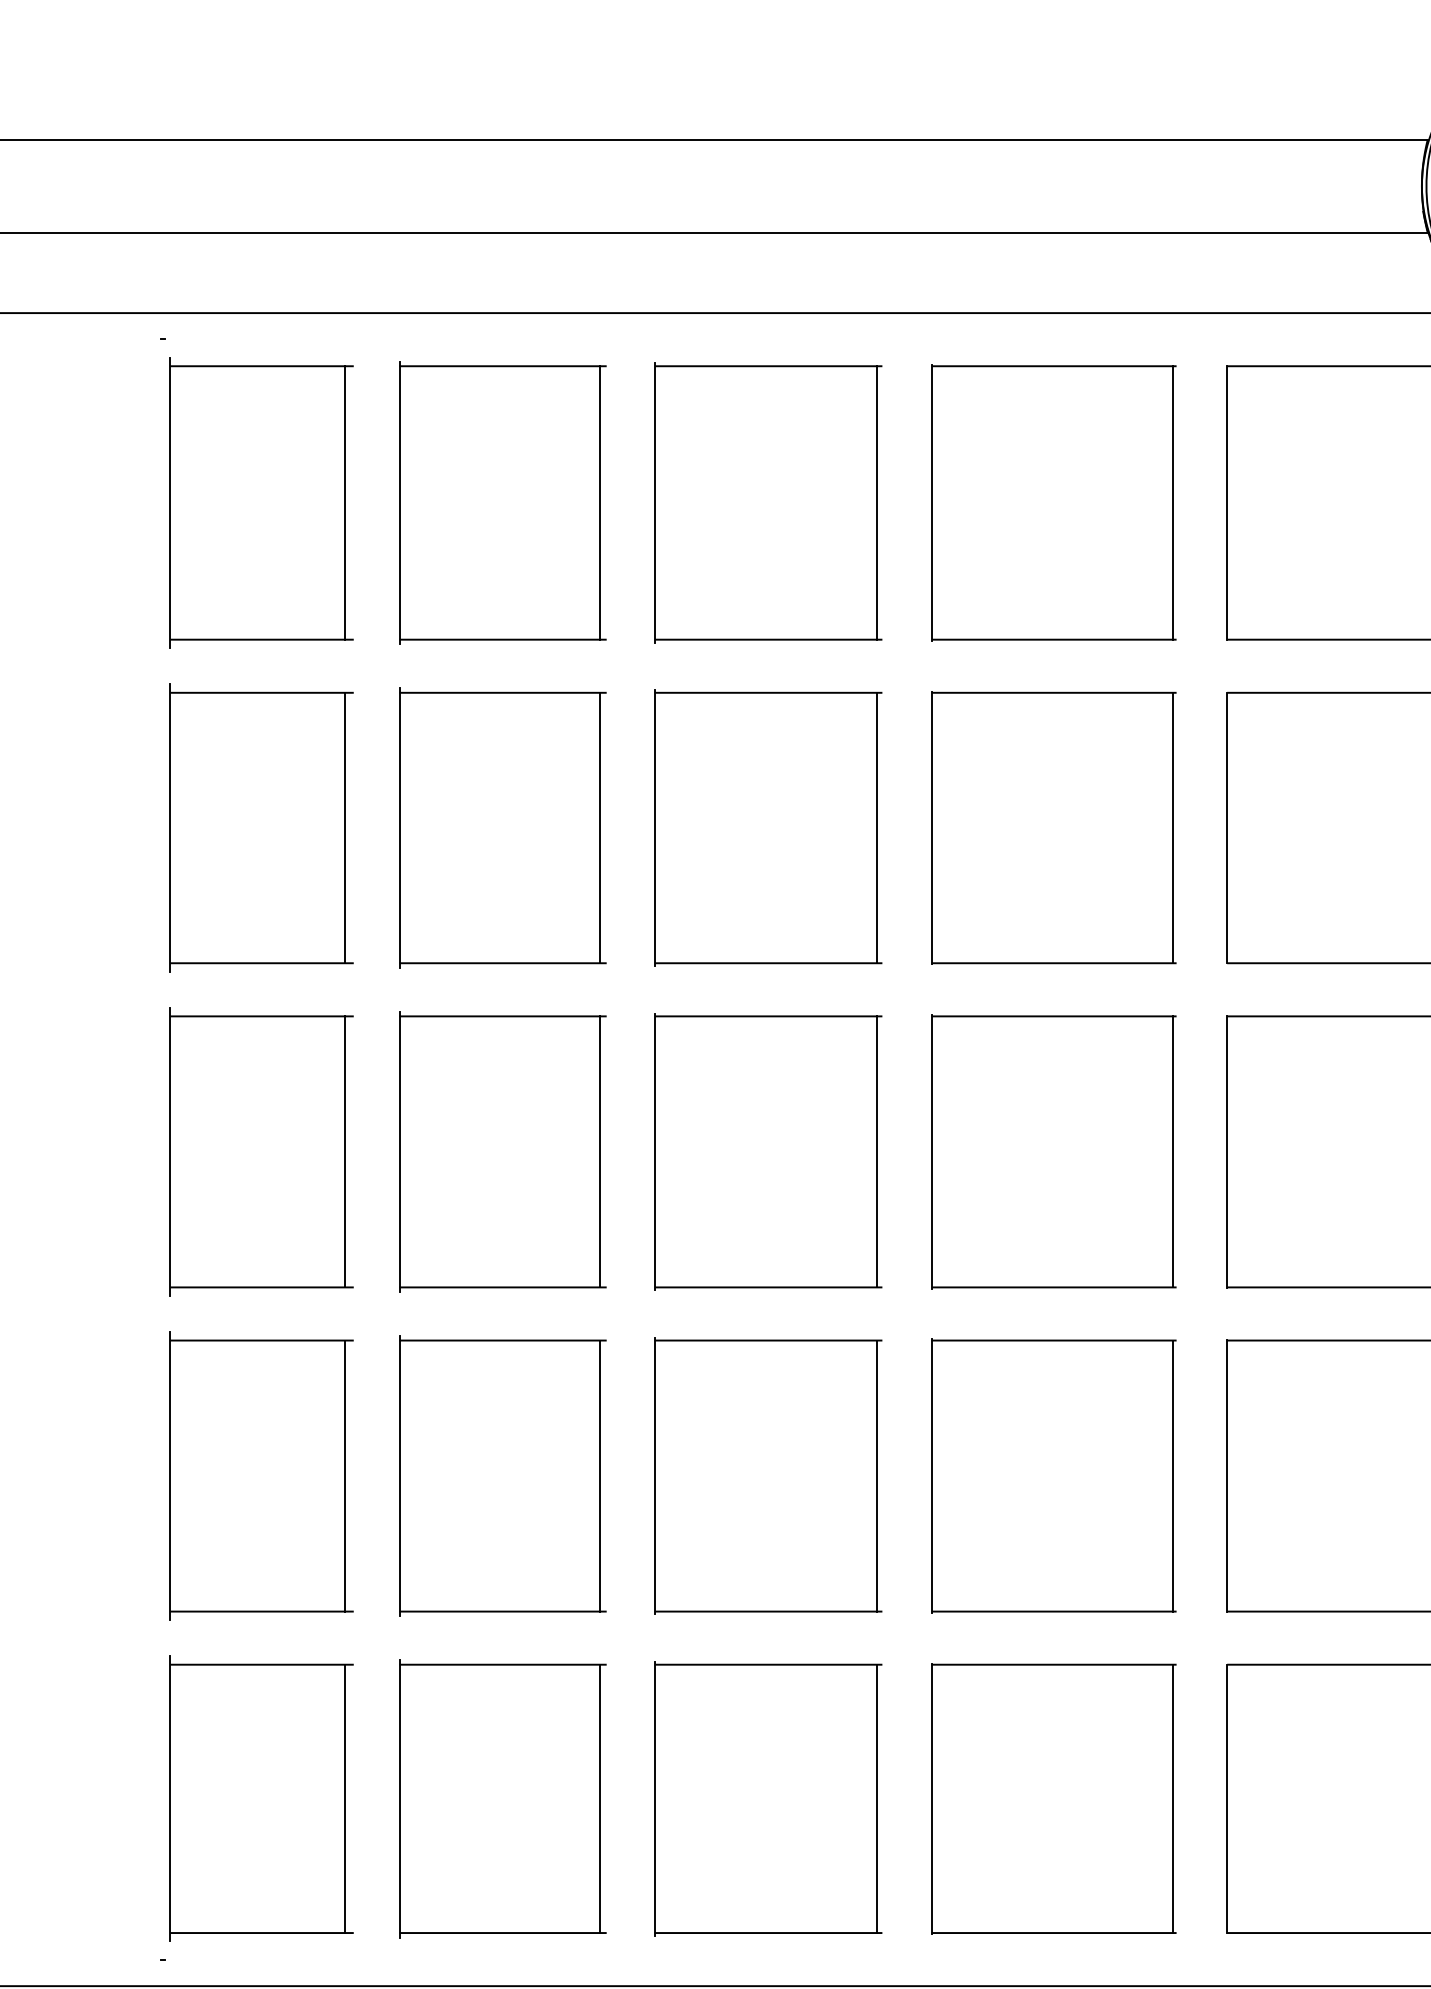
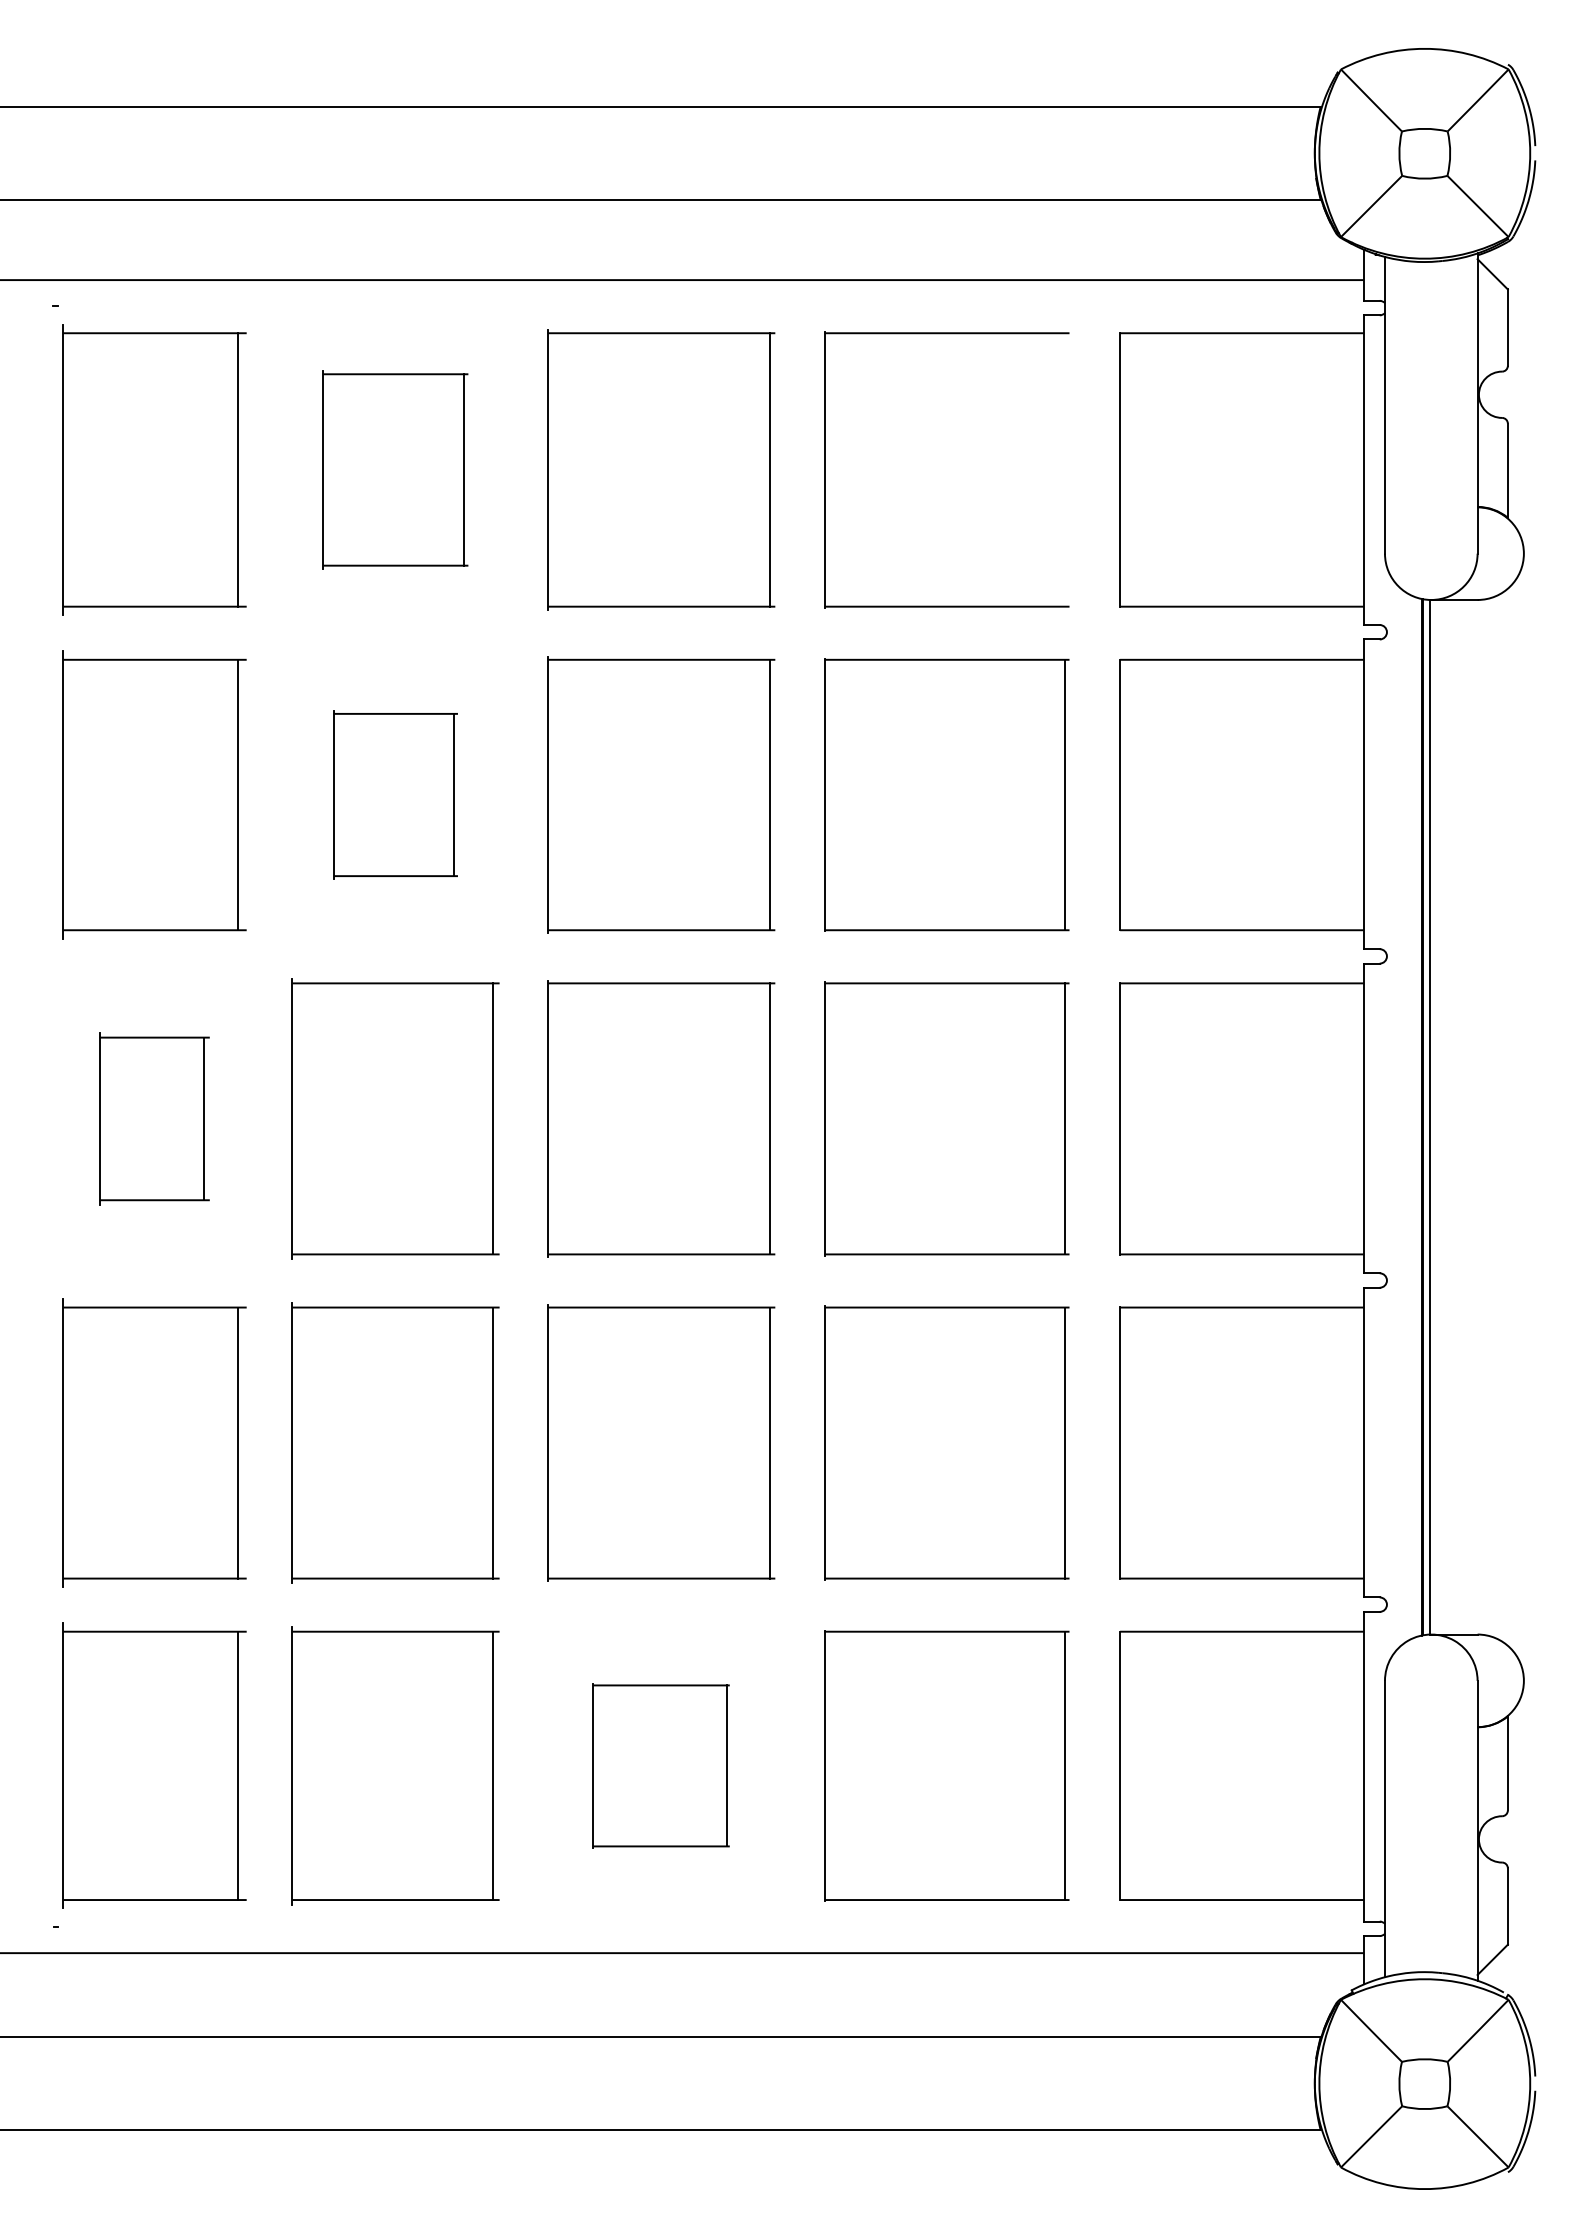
part: (502, 502) -> (395, 469), size x0.7
line: (1172, 502) -> (1065, 469), removed
part: (502, 827) -> (395, 794), size x0.6
part: (261, 1151) -> (154, 1118), size x0.6
part: (768, 1798) -> (661, 1765), size x0.6

